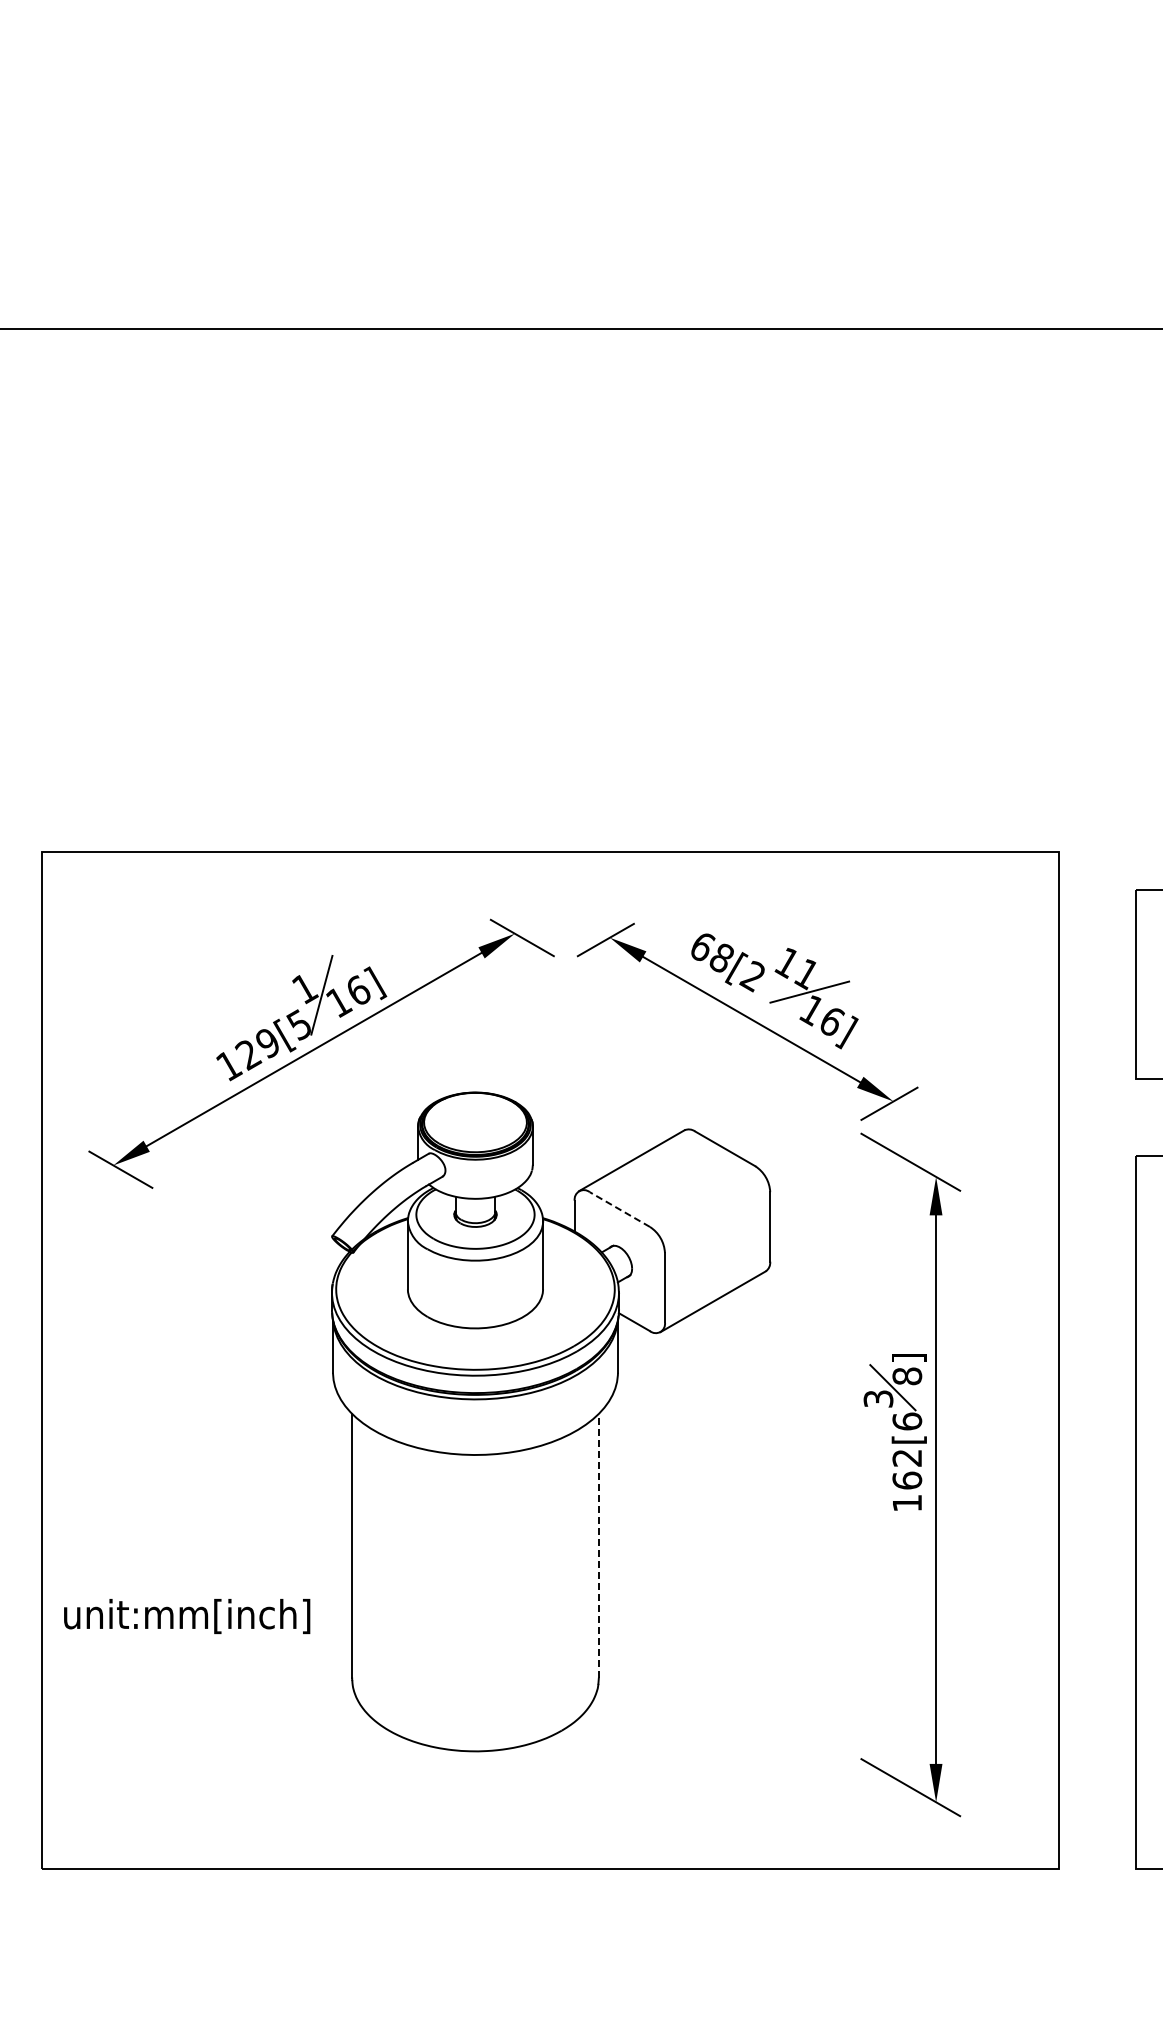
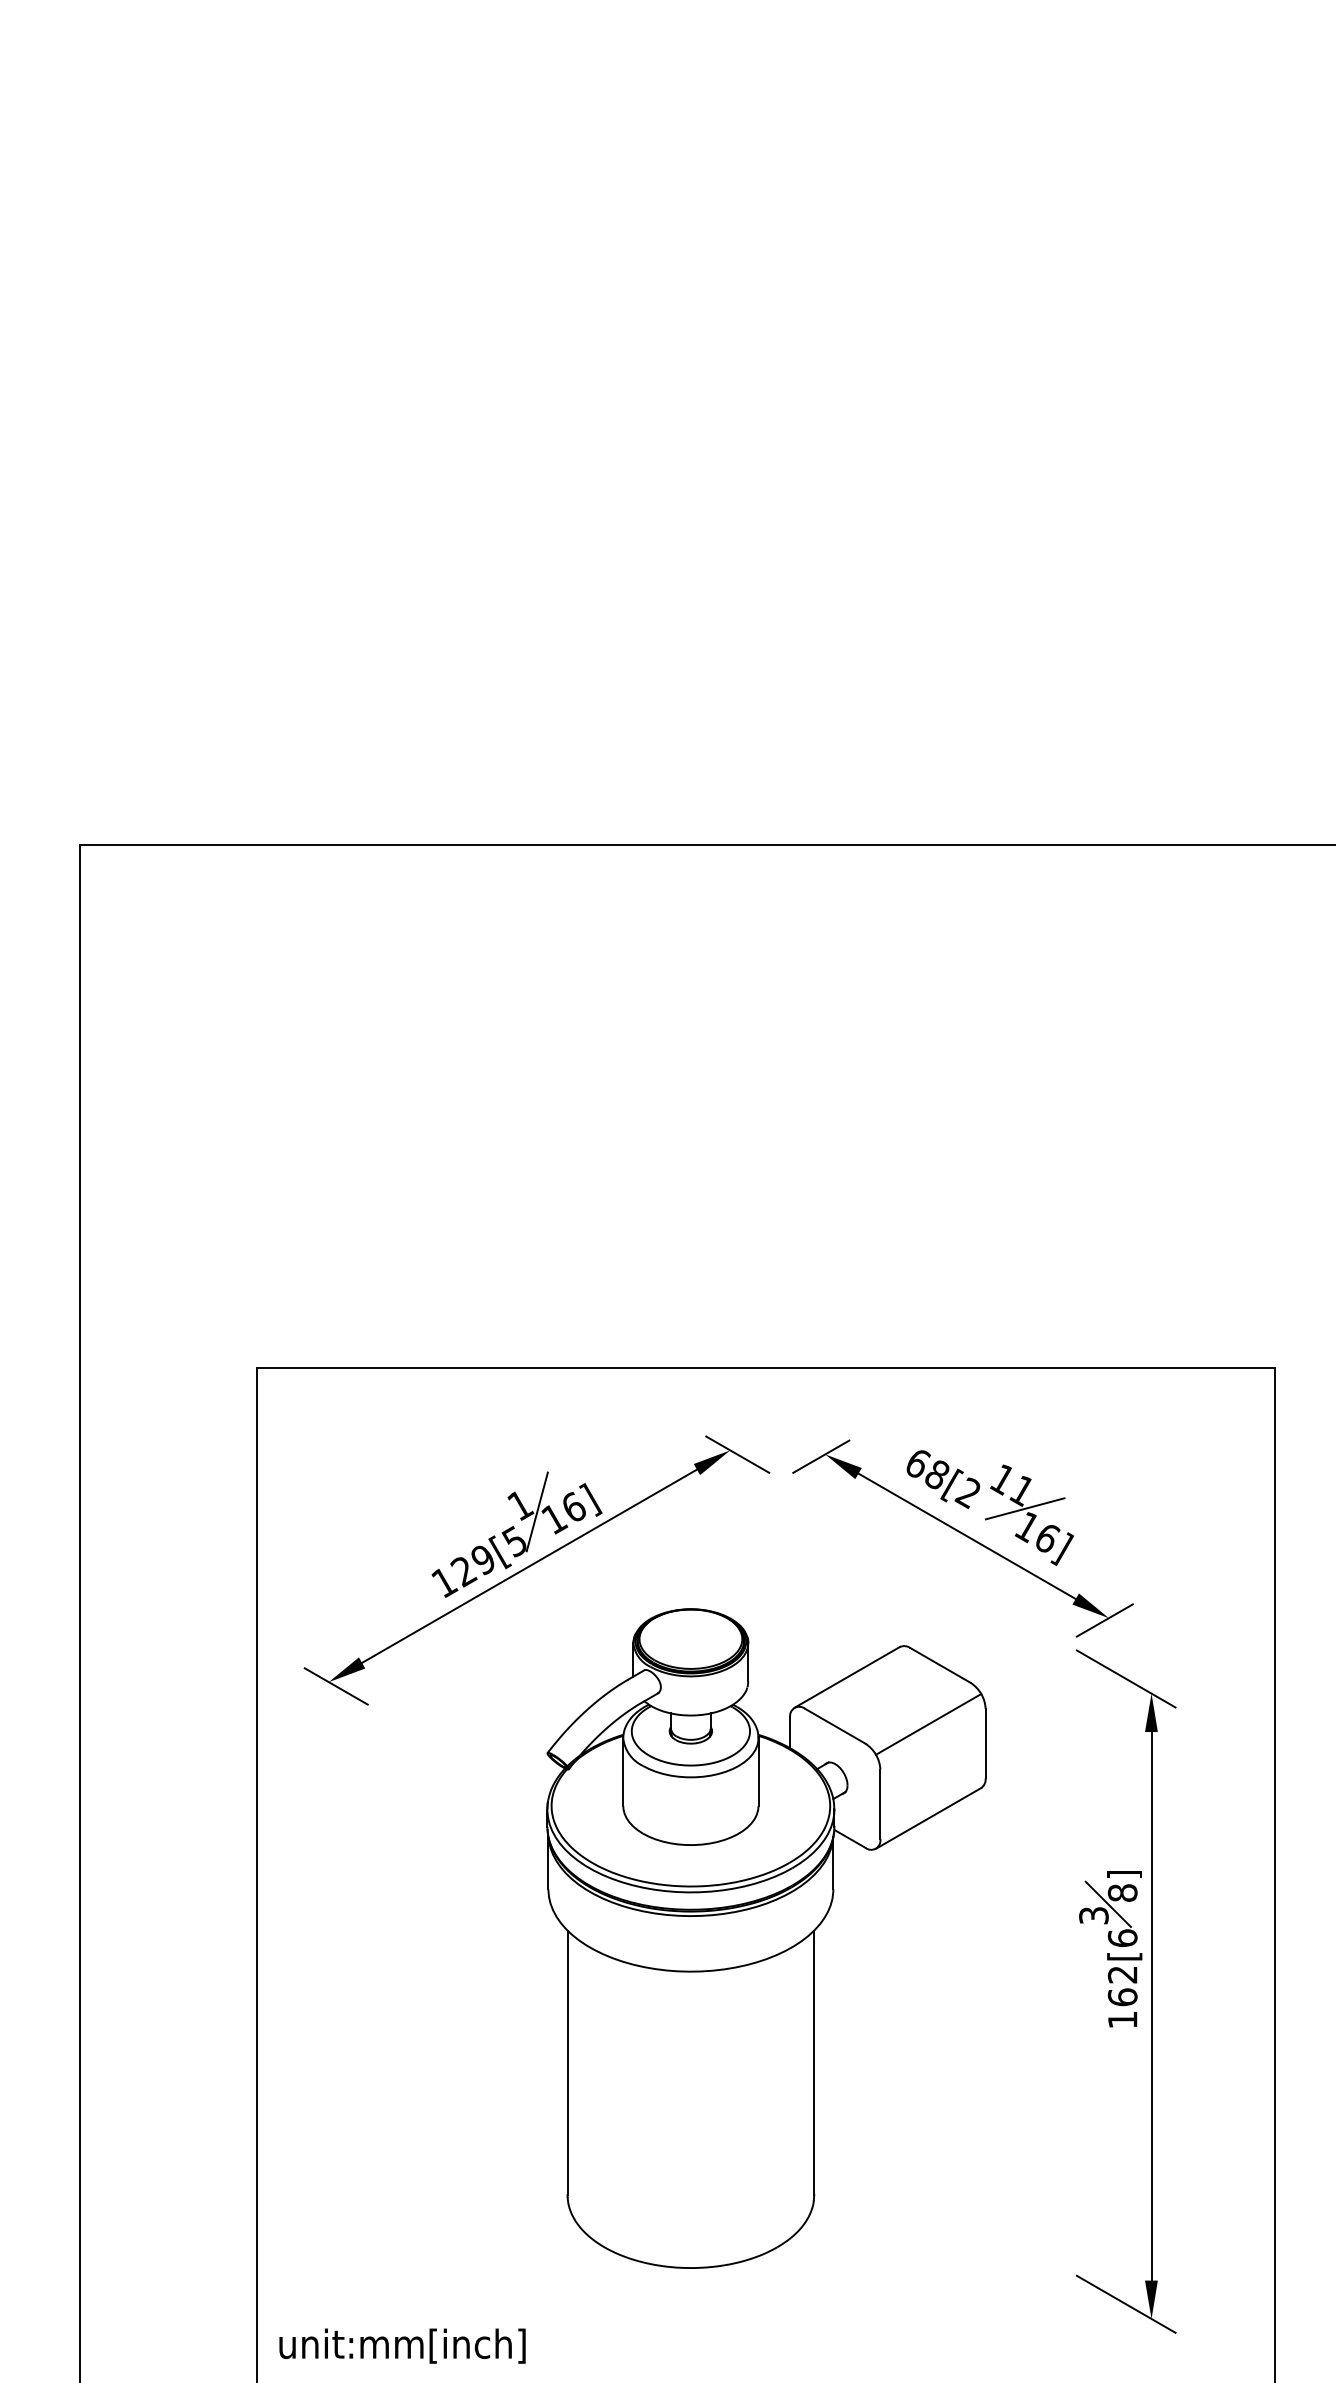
line: (713, 1207) -> (928, 1724), added
line: (620, 1209) -> (835, 1726), dashed -> solid
line: (599, 1545) -> (814, 2062), dashed -> solid
text: (187, 1615) -> (402, 2345), moved

